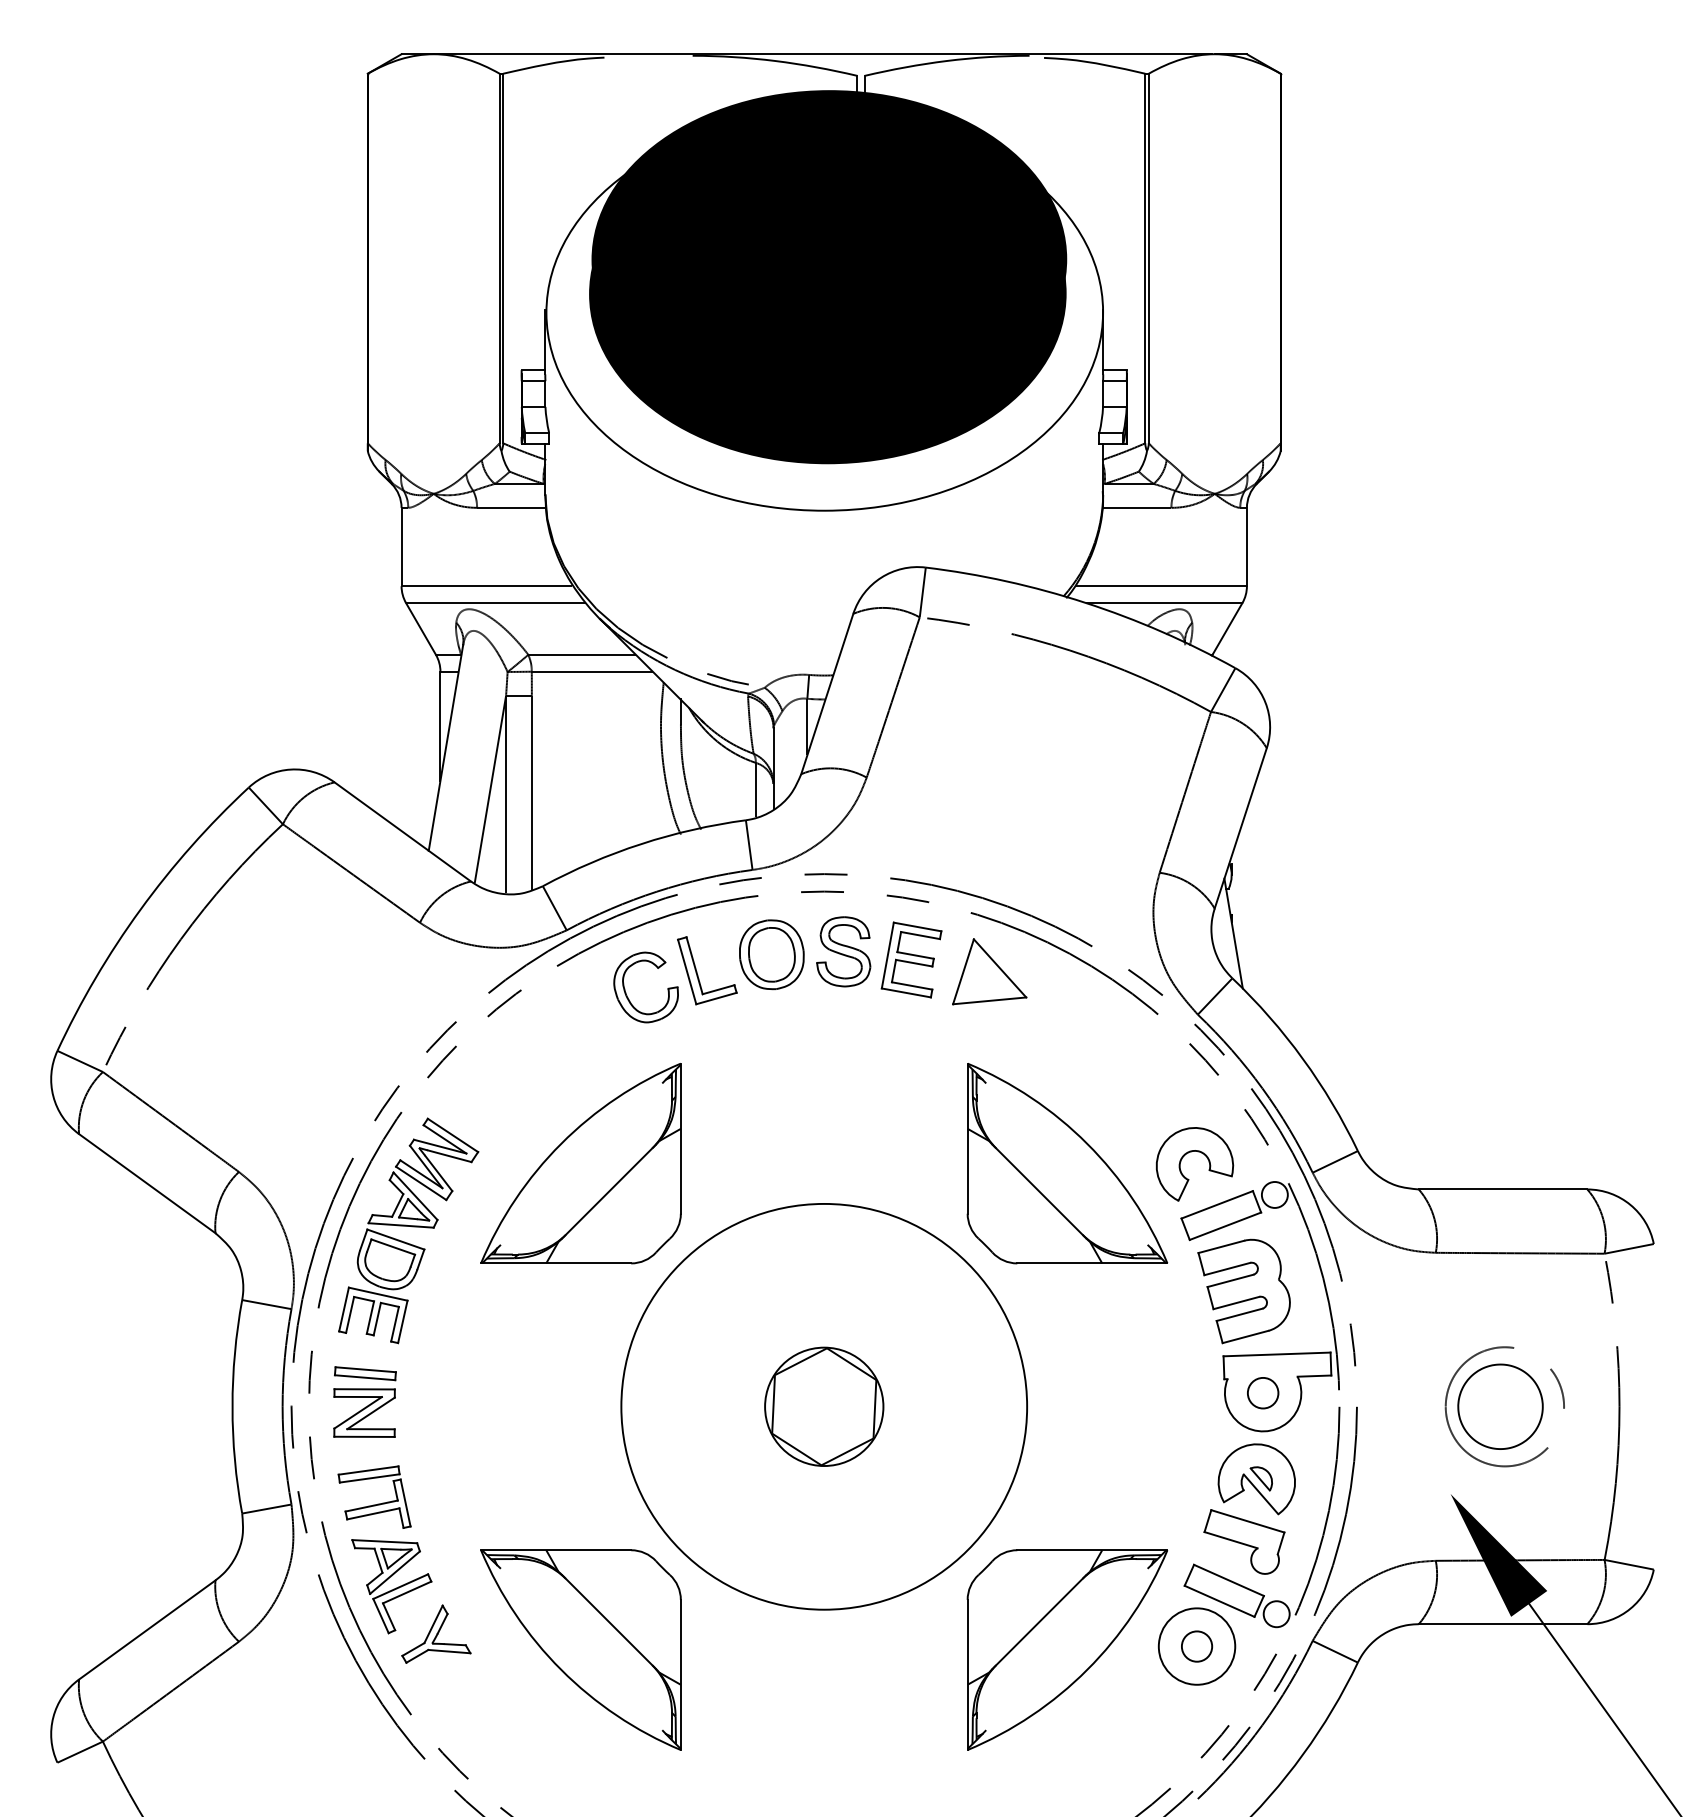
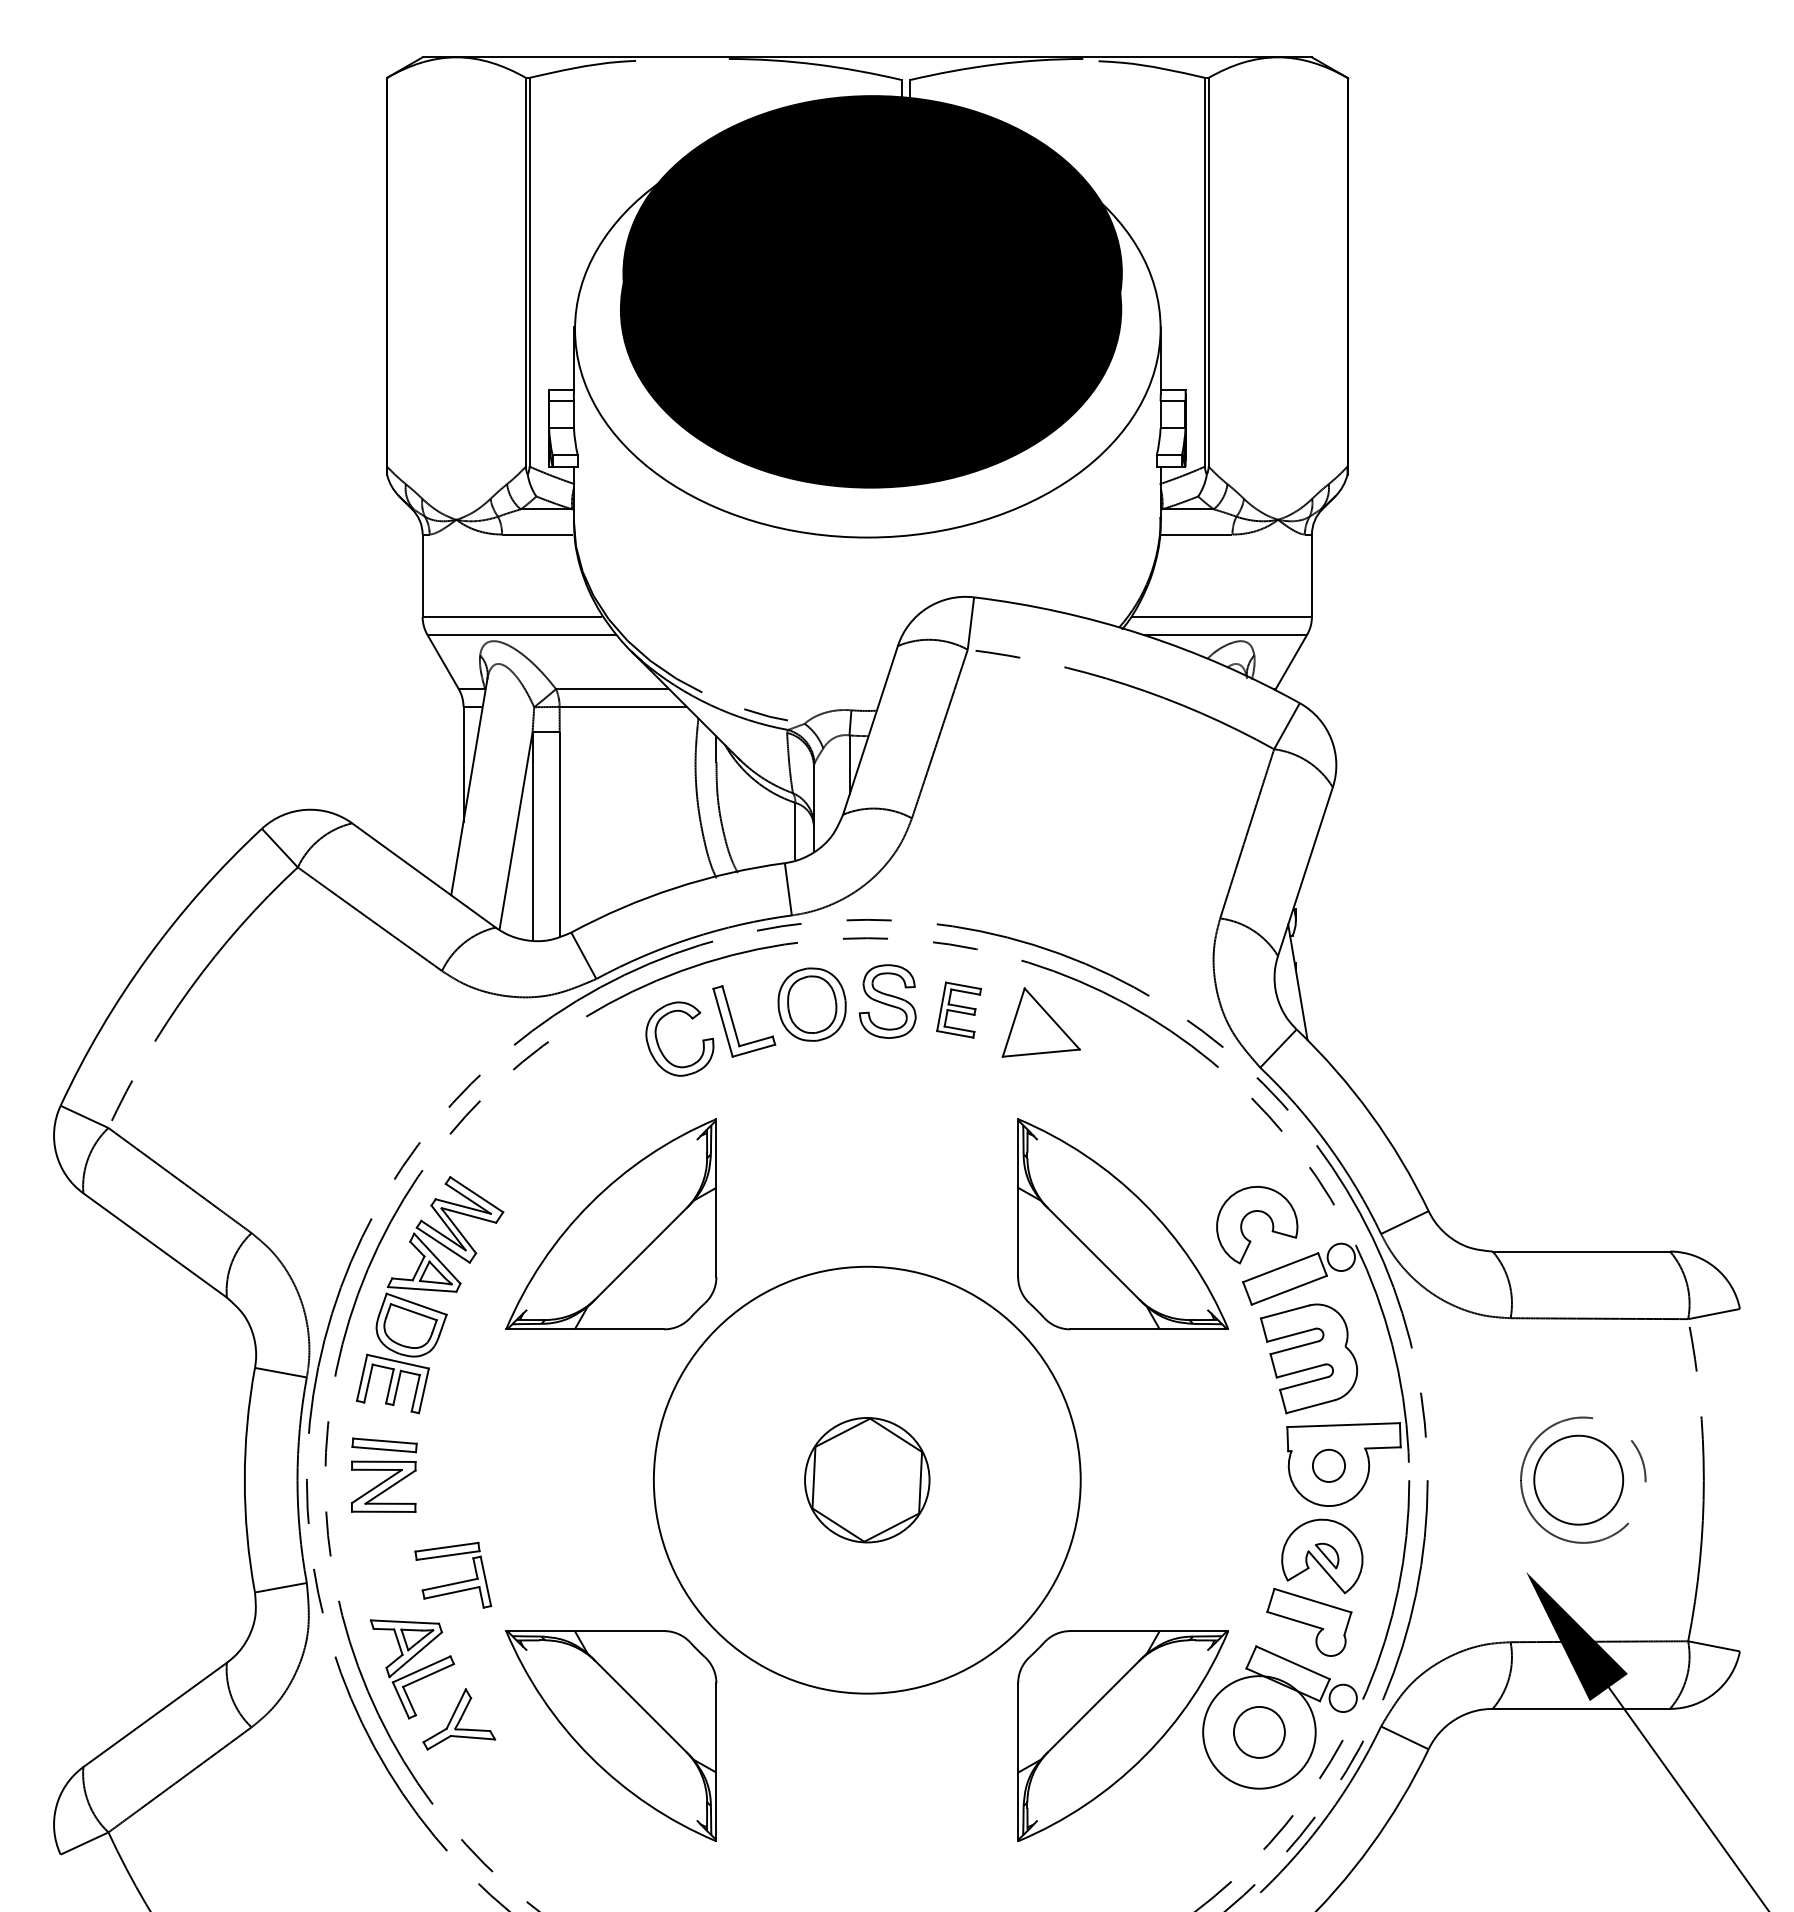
part: (910, 959) -> (958, 1009), size x0.7
part: (375, 1504) -> (454, 1582), moved
circle: (1197, 1646) -> (1259, 1732), size x1.4
circle: (1197, 1646) -> (1259, 1732), size x1.6

